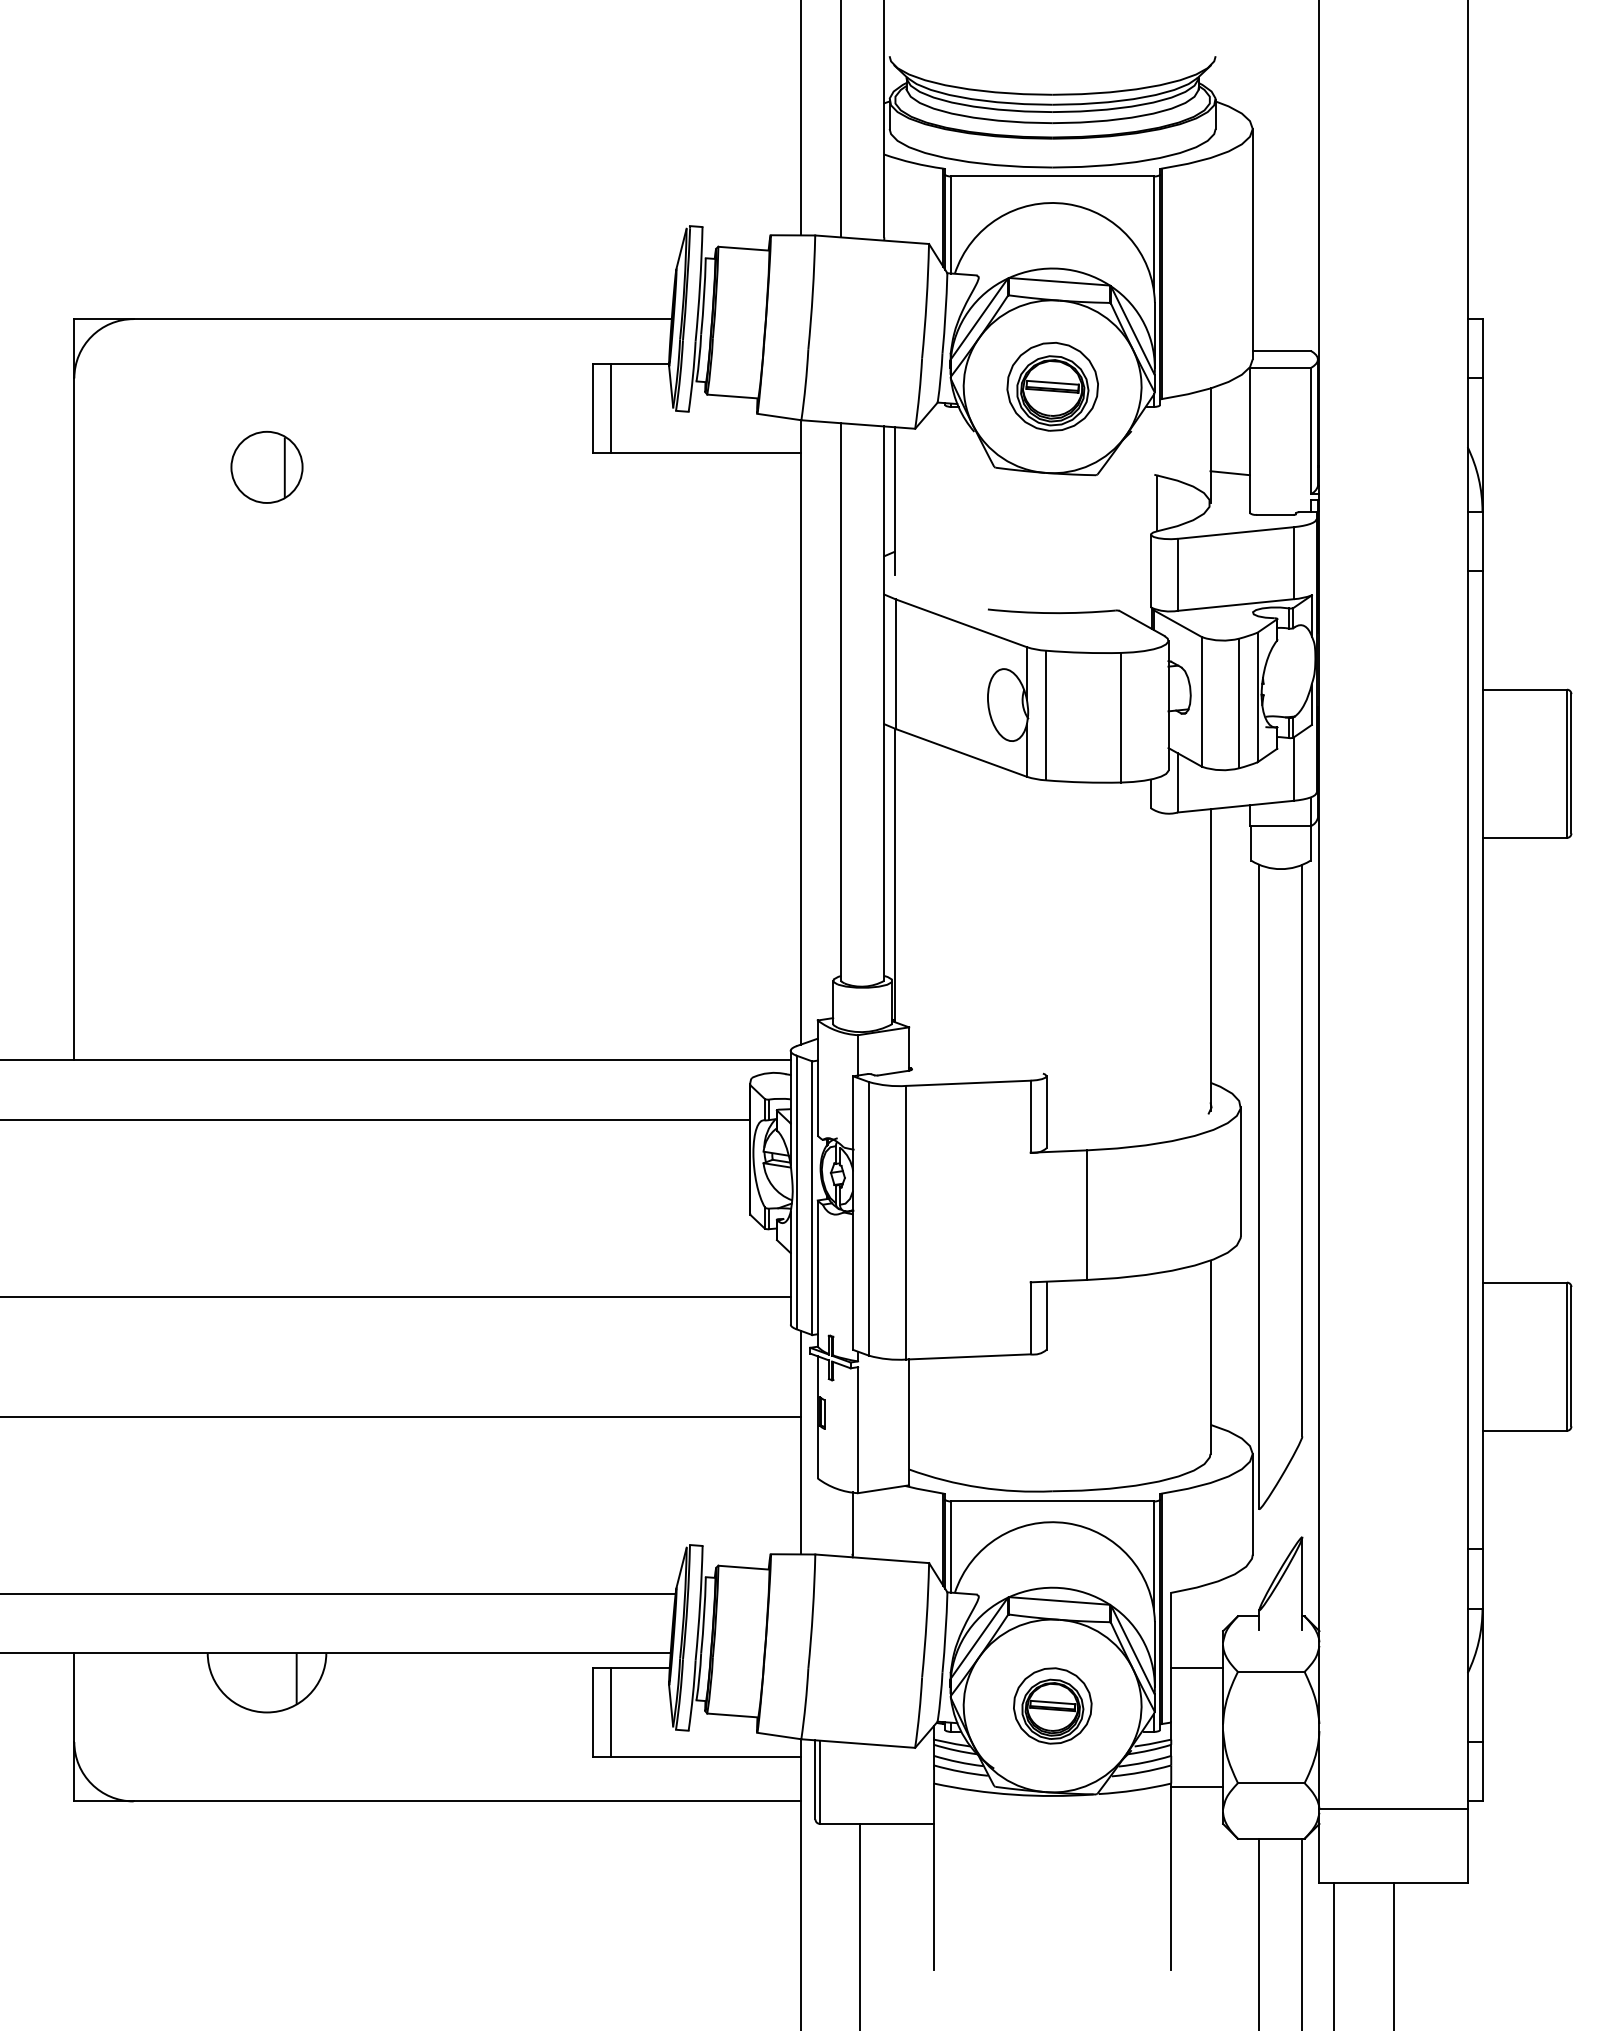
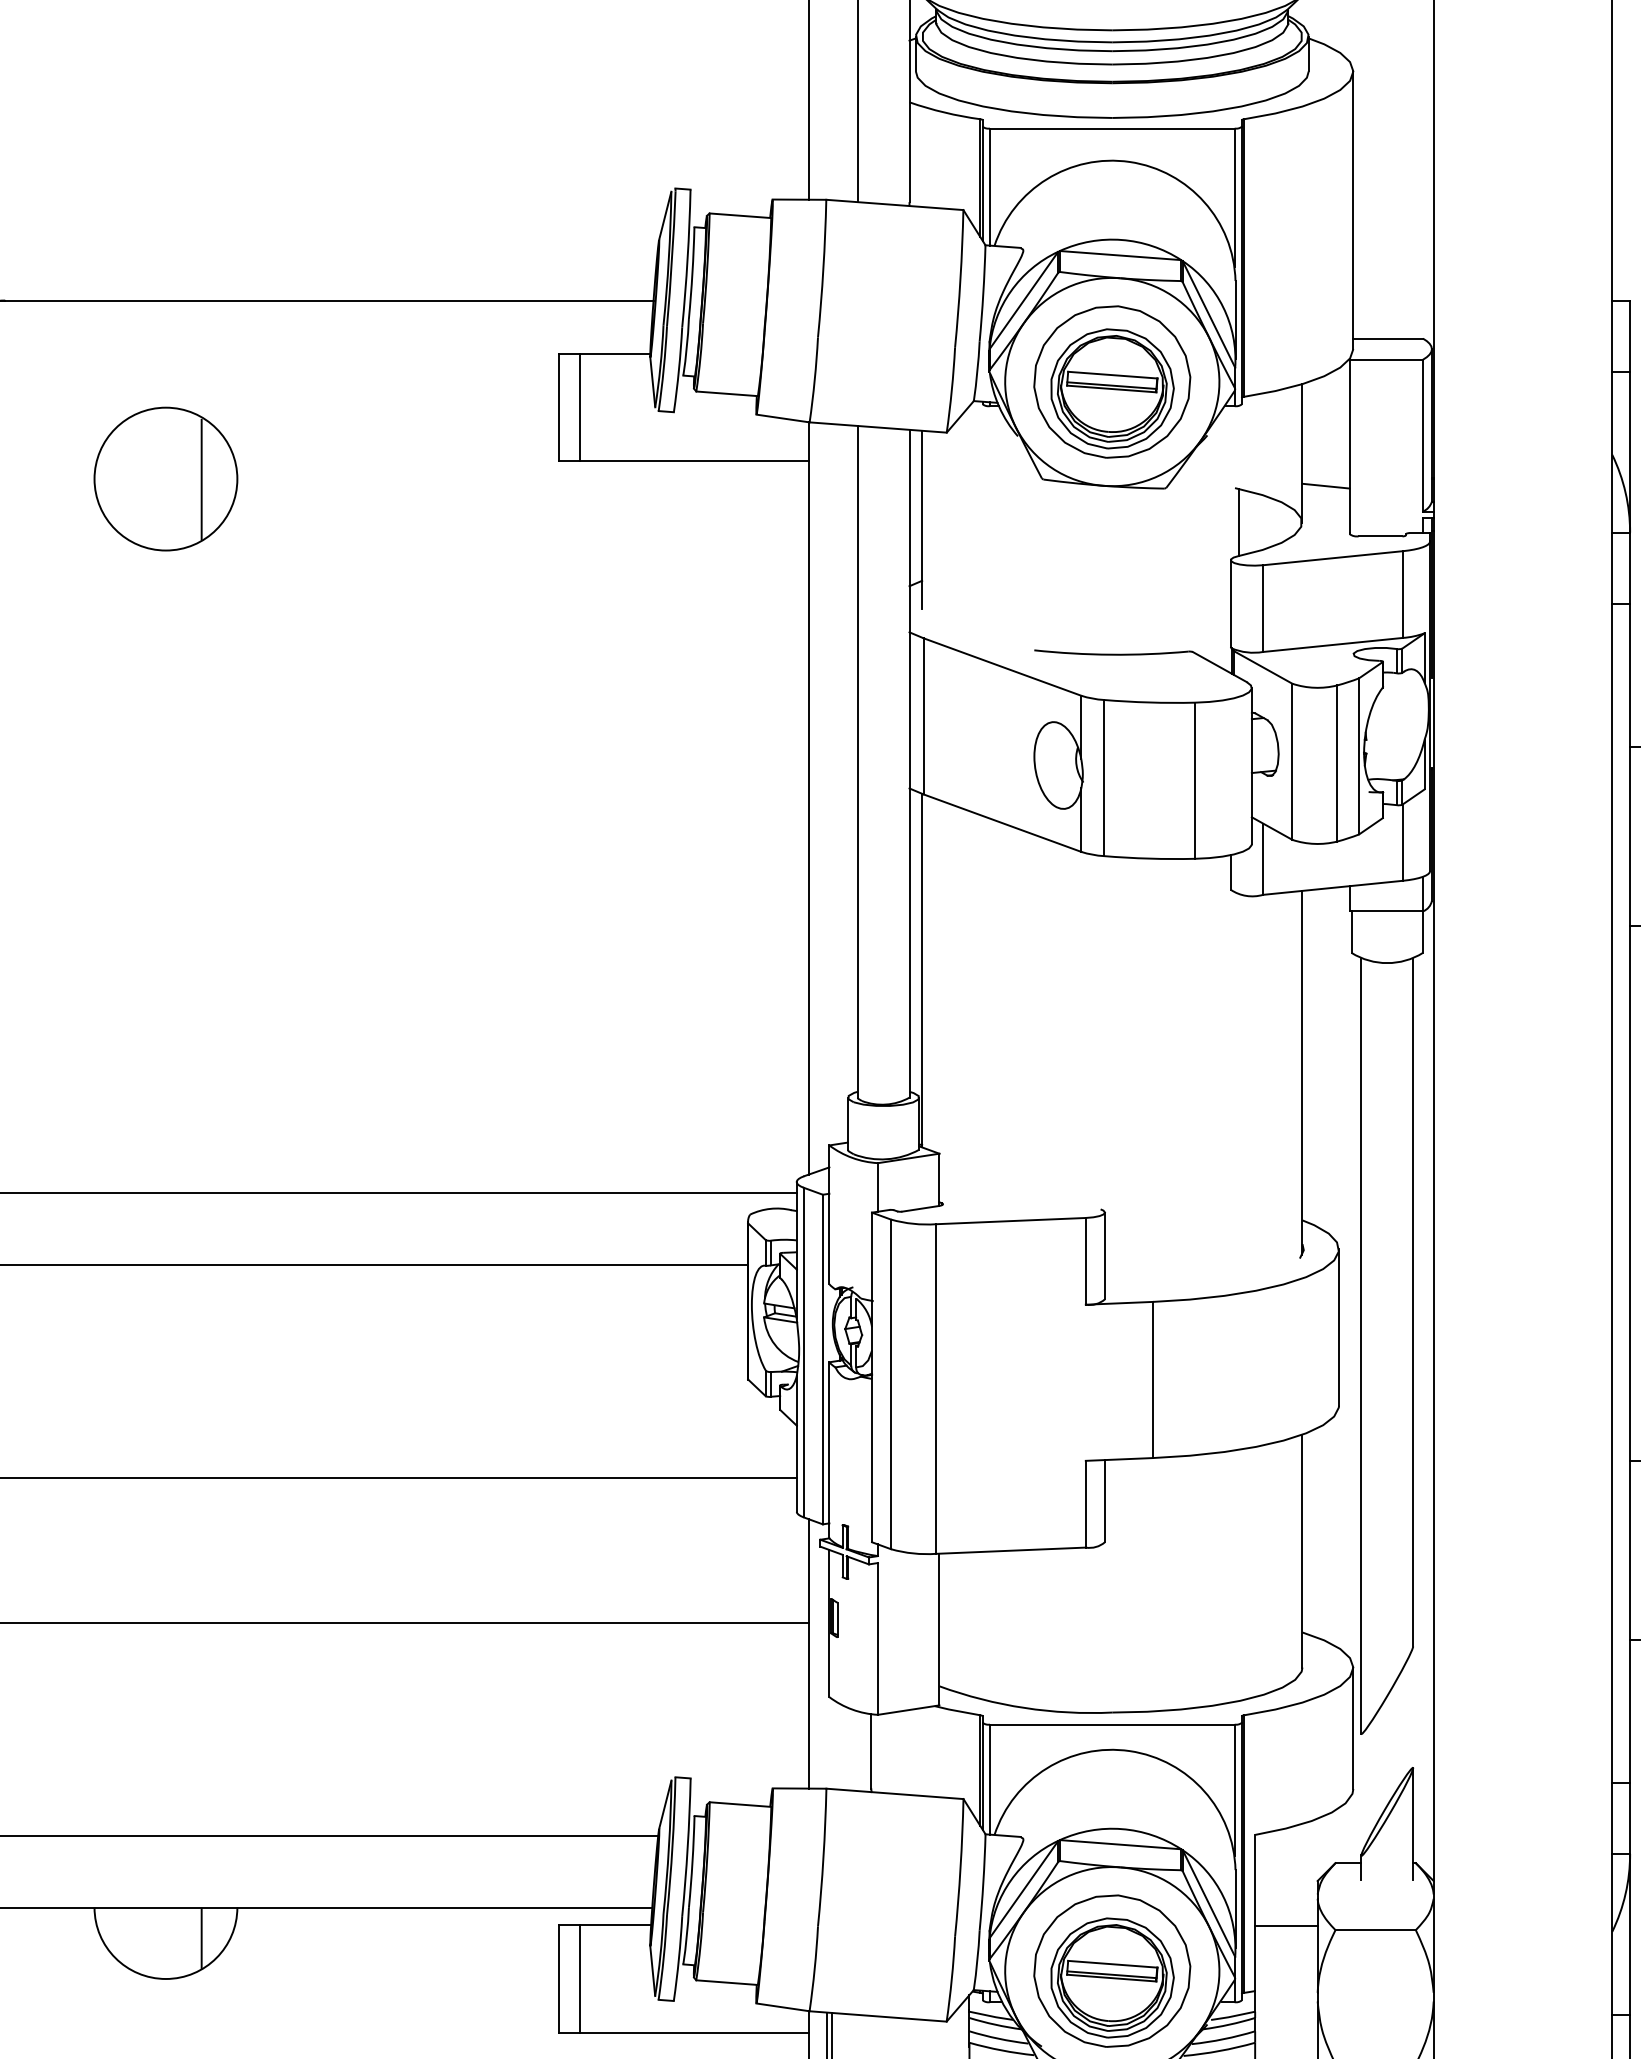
part: (1052, 386) -> (1112, 381), size x1.43
part: (266, 467) -> (165, 479), size x1.67
part: (1052, 1705) -> (1112, 1970), size x1.67

